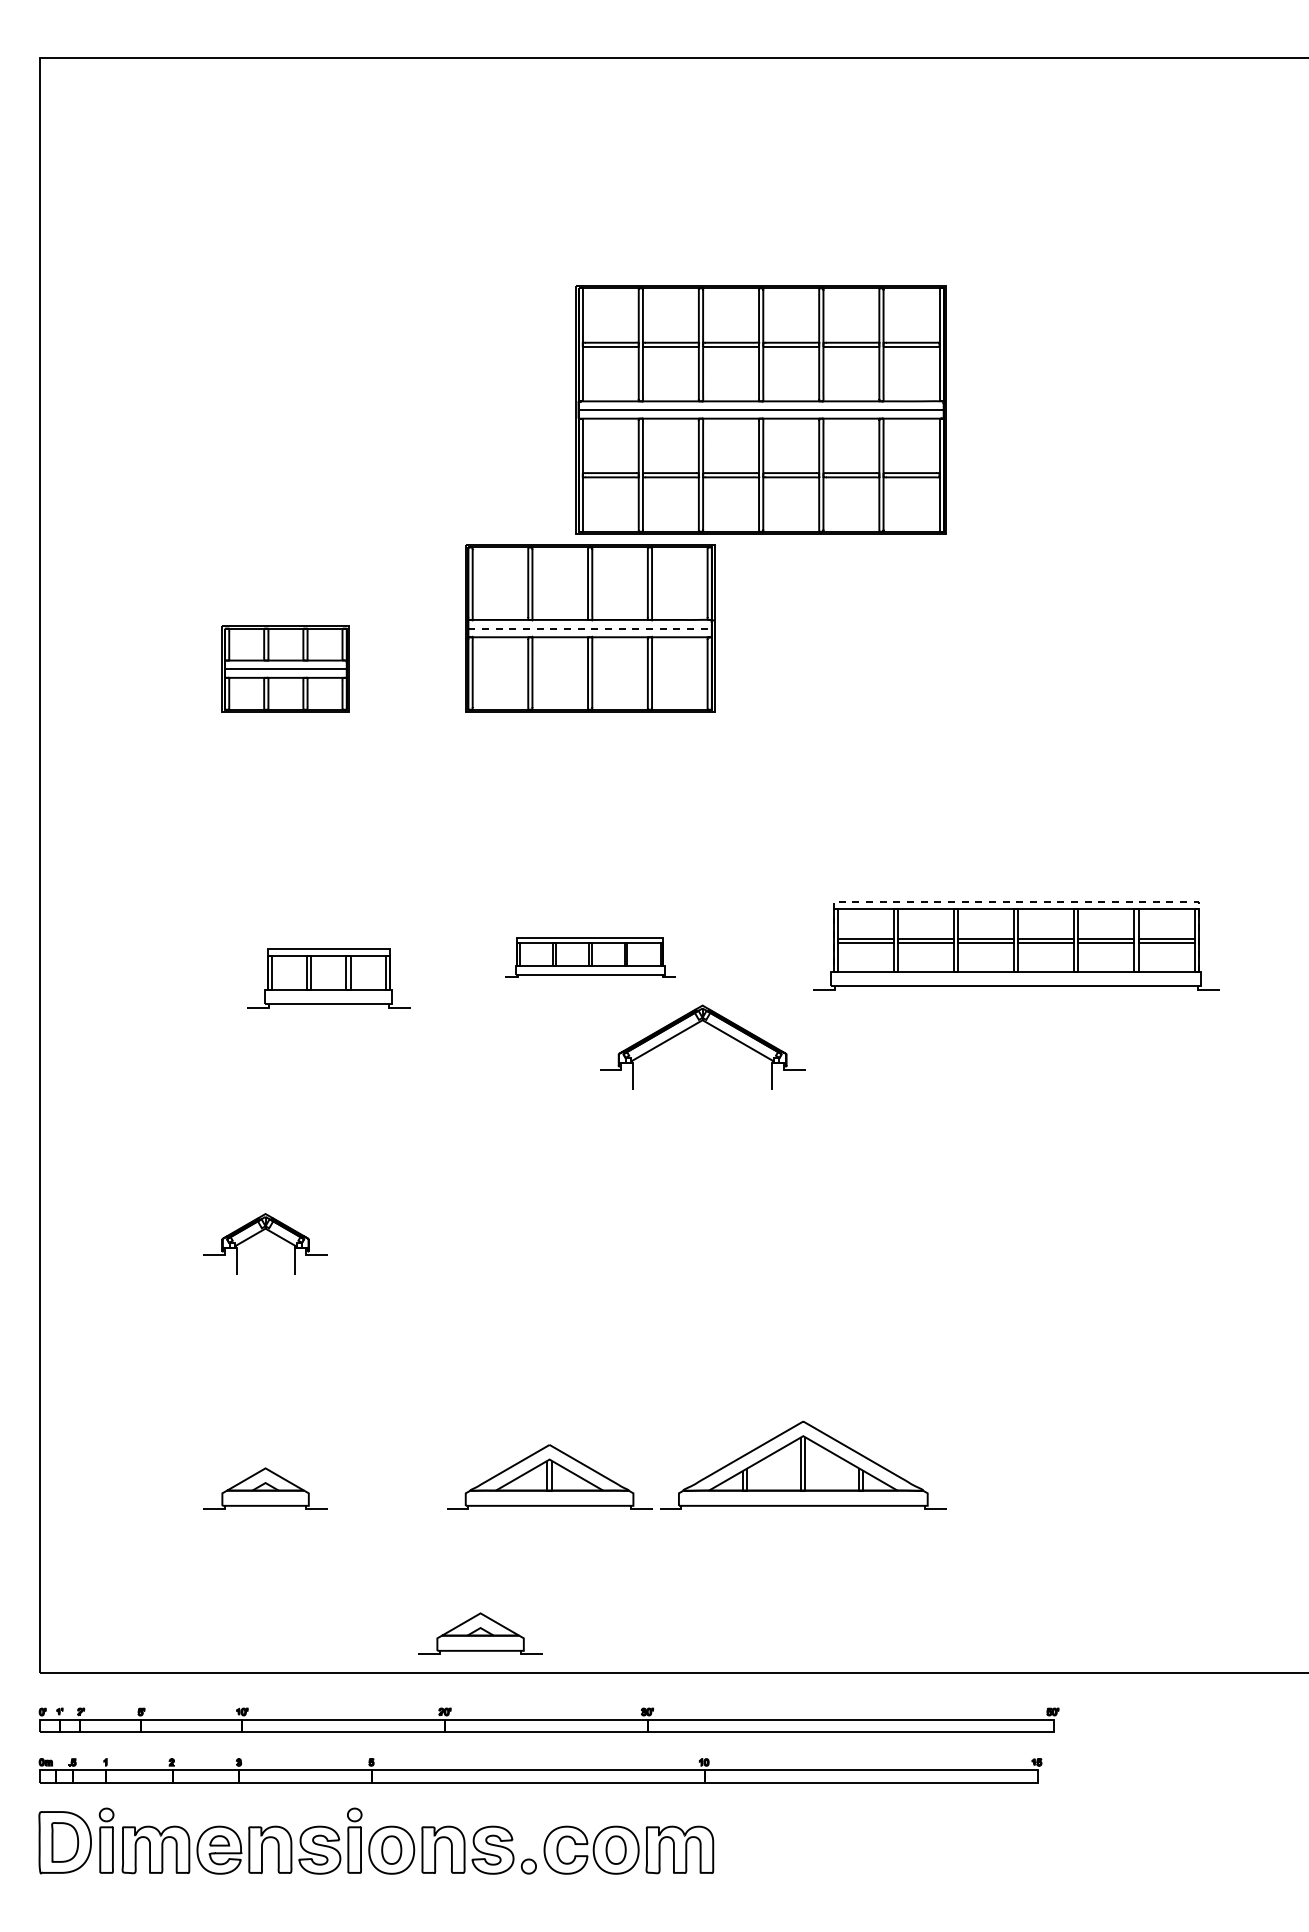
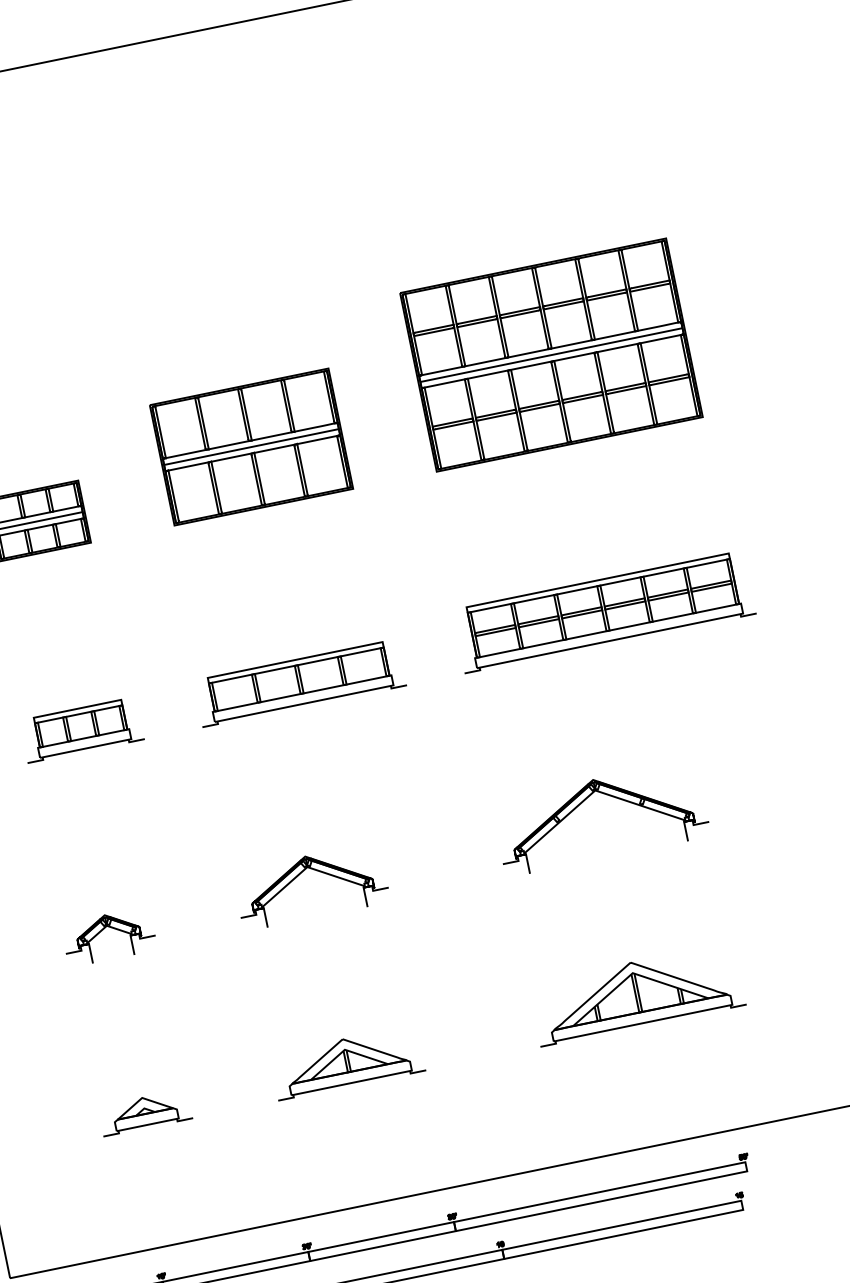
part: (760, 409) -> (550, 354), moved
line: (590, 628) -> (251, 446), dashed -> solid
line: (1016, 901) -> (597, 580), dashed -> solid
part: (590, 957) -> (300, 683), size x1.67
part: (328, 978) -> (81, 730), moved
part: (692, 1027) -> (301, 873), moved
part: (969, 1191) -> (606, 795), added
part: (803, 1465) -> (637, 994), moved
part: (480, 1633) -> (320, 1184), removed

